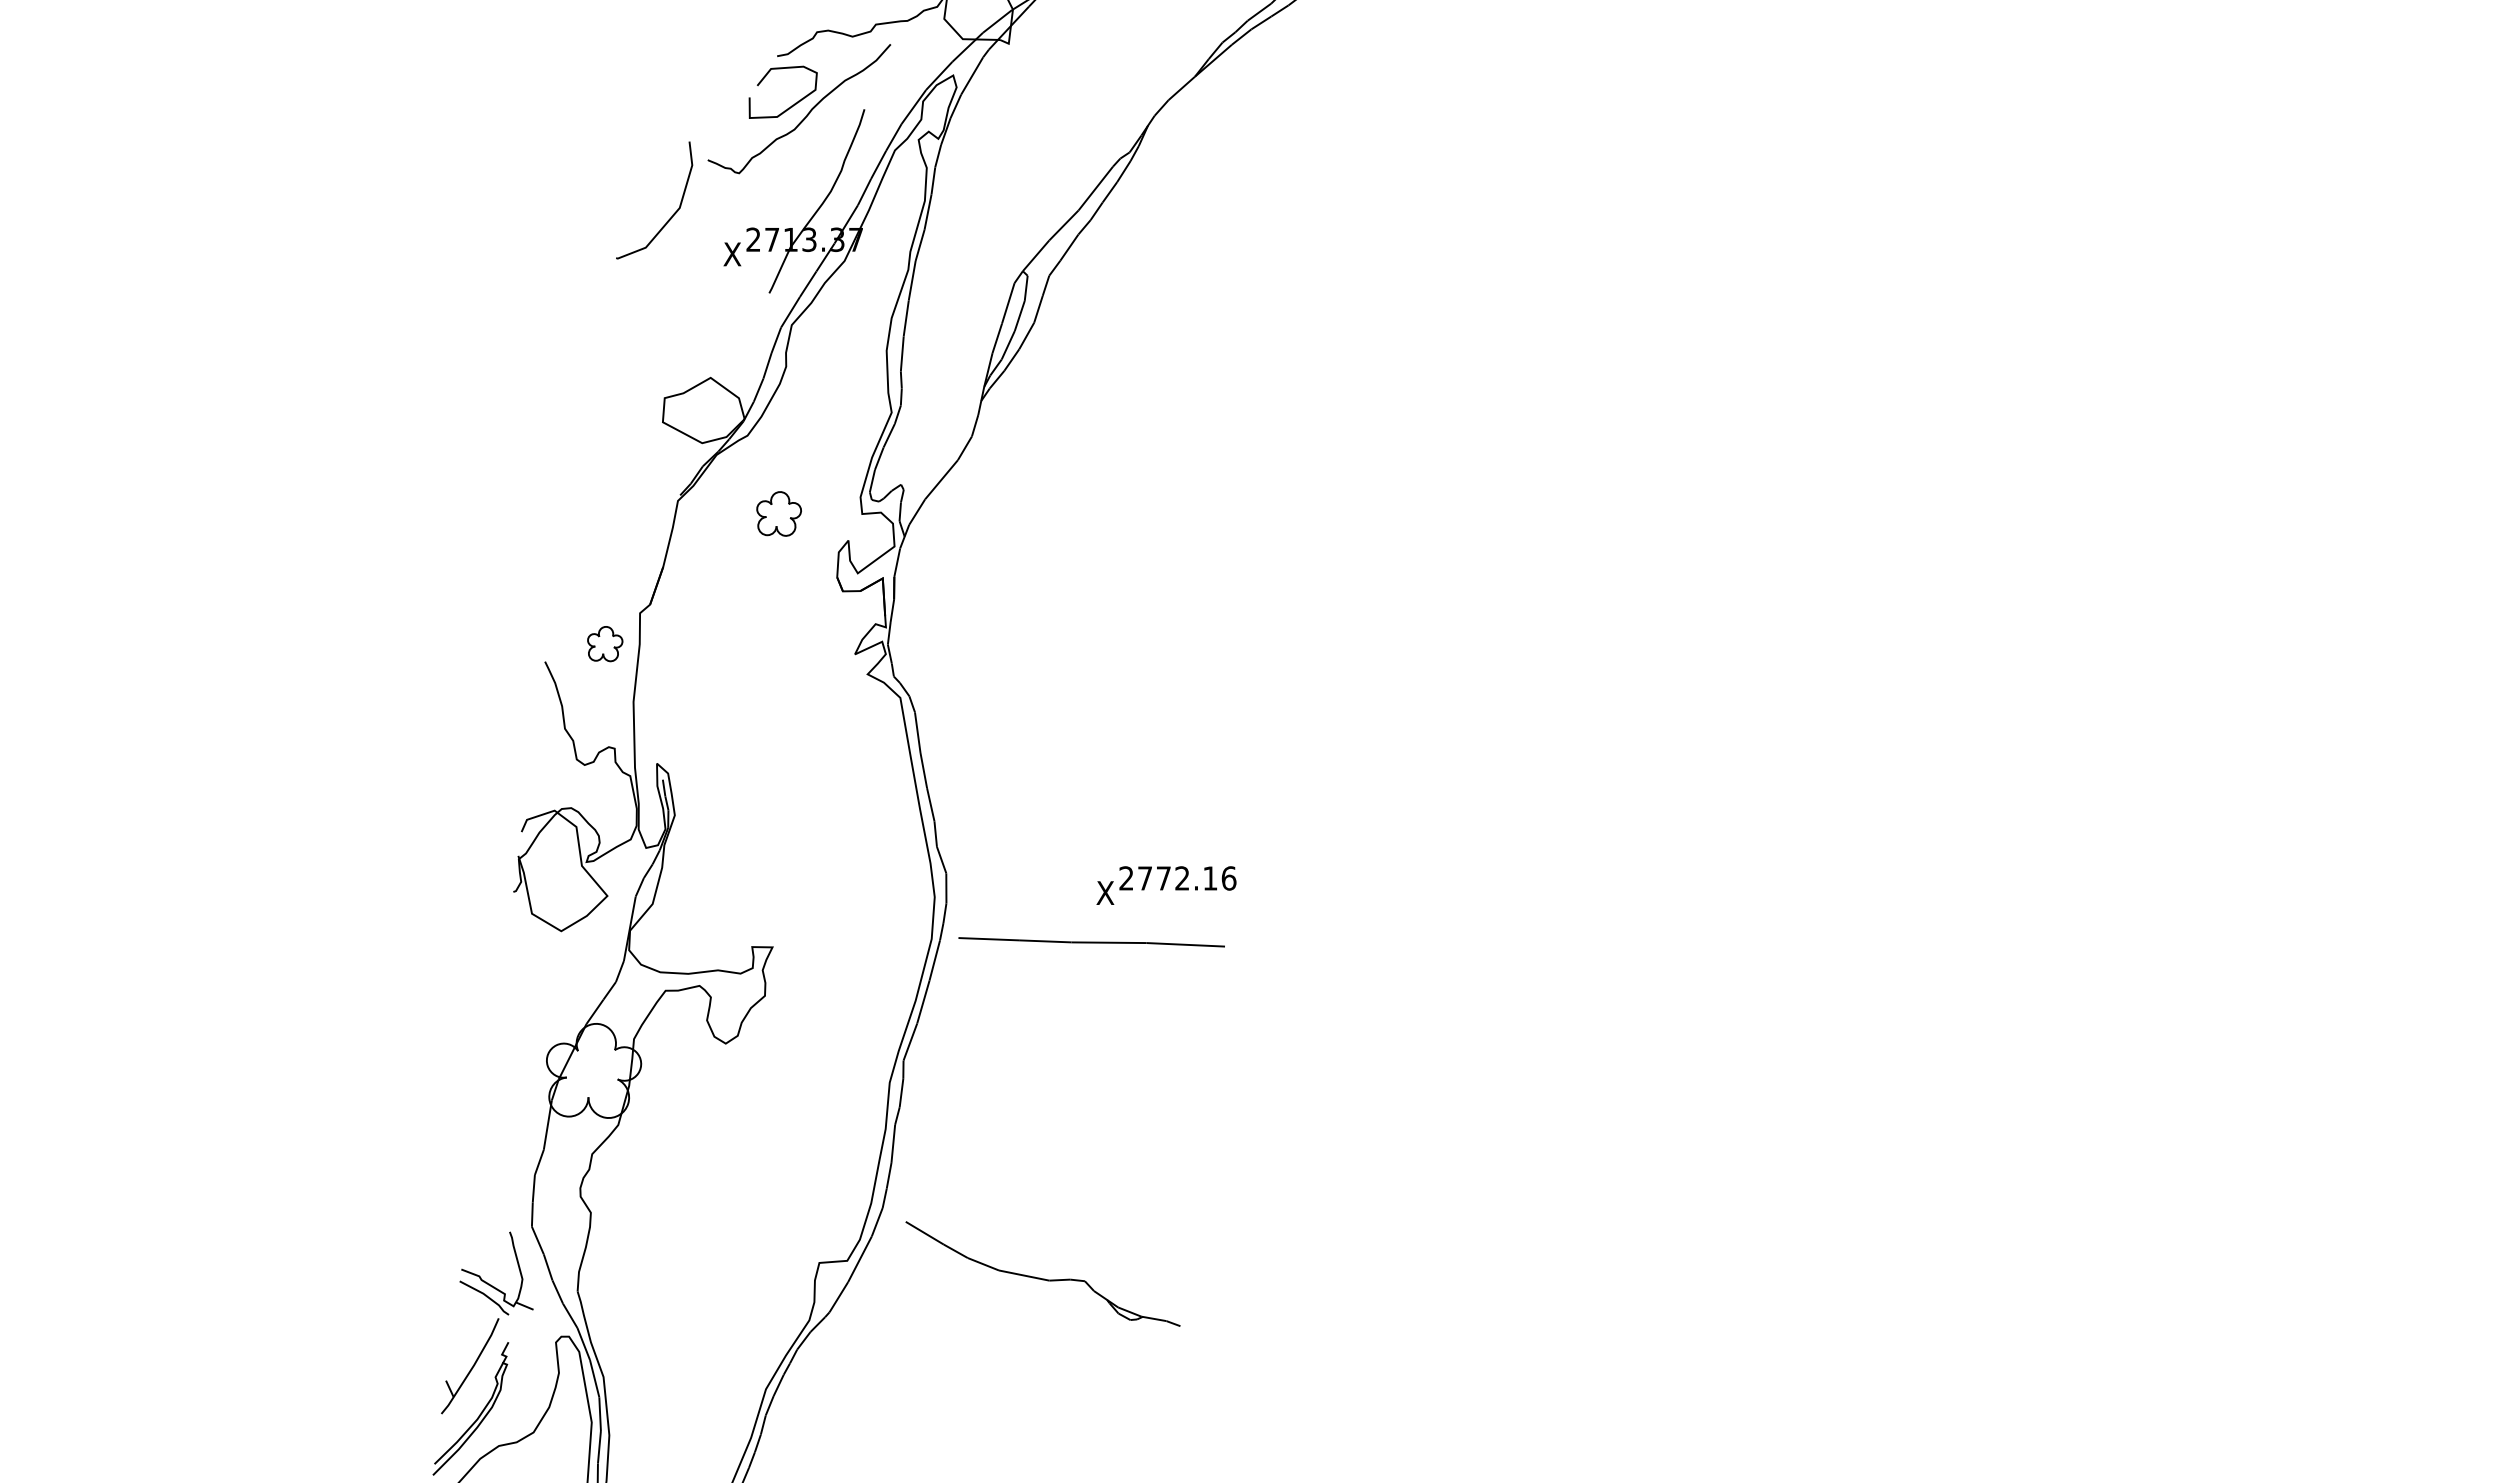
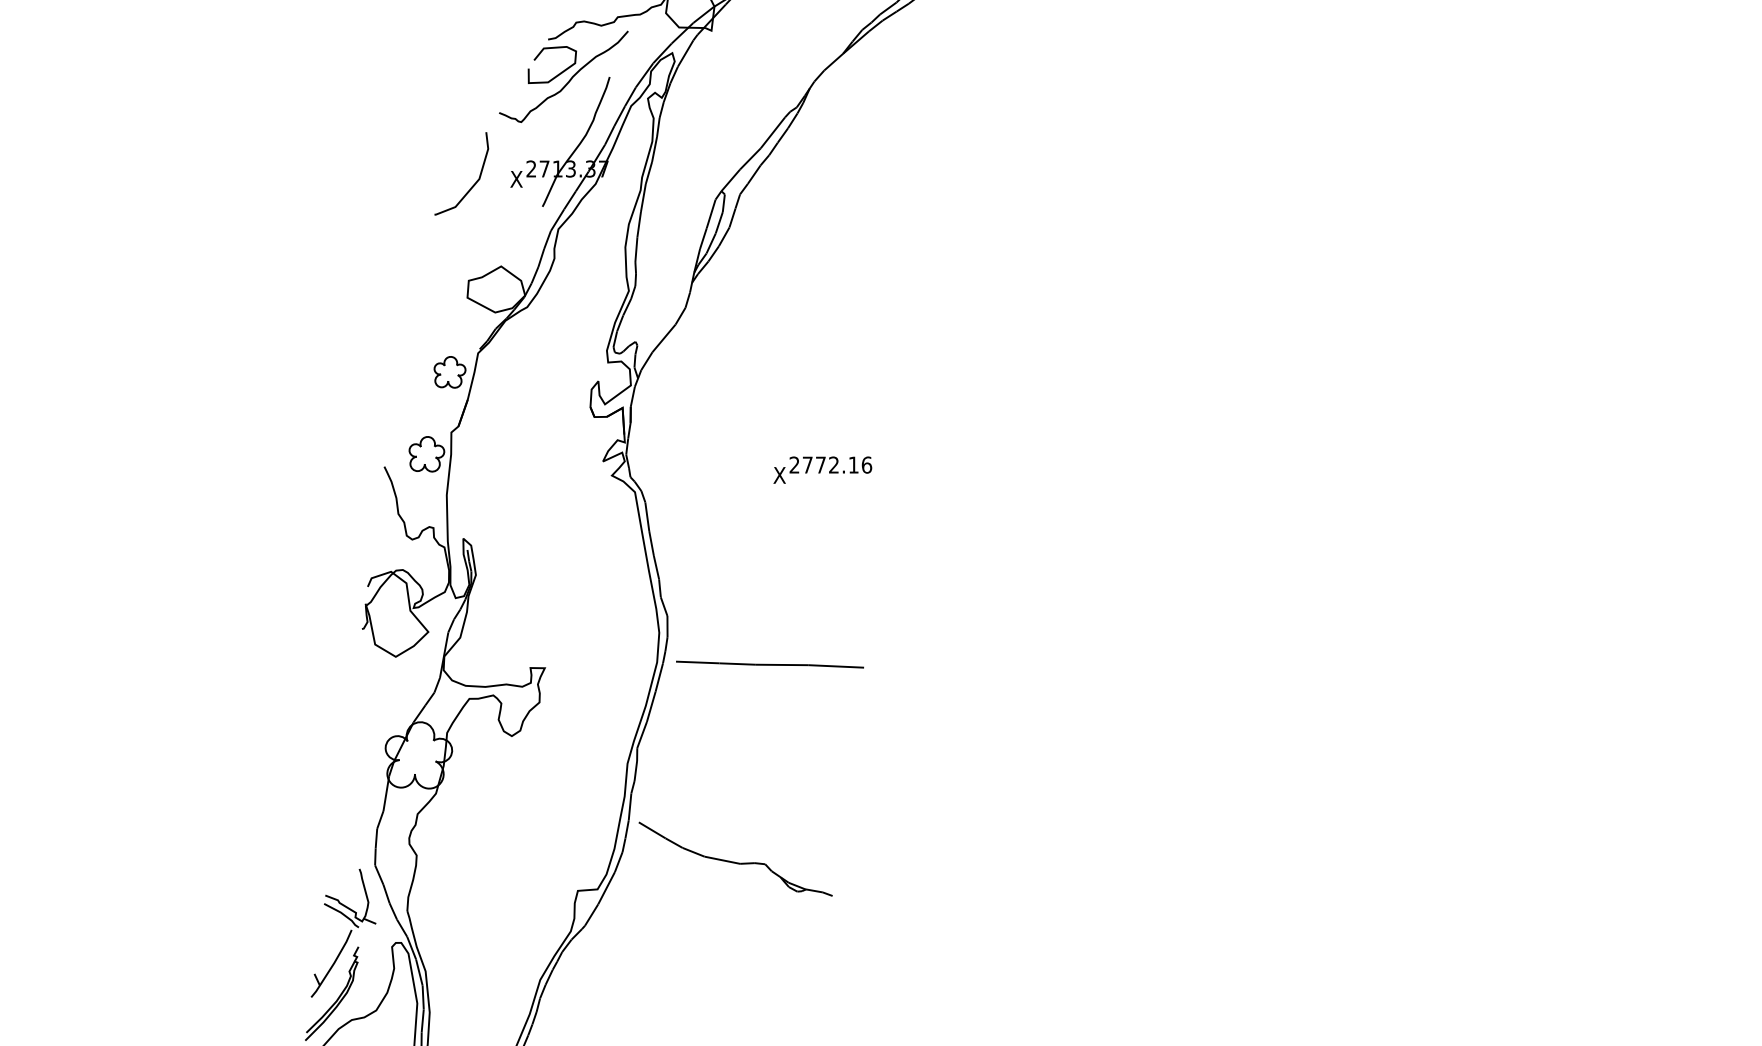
curve: (672, 214) -> (474, 183), moved
part: (778, 513) -> (449, 372), moved
part: (604, 643) -> (426, 453), size x1.43
text: (1166, 885) -> (822, 470), moved
part: (1042, 1273) -> (735, 858), moved

